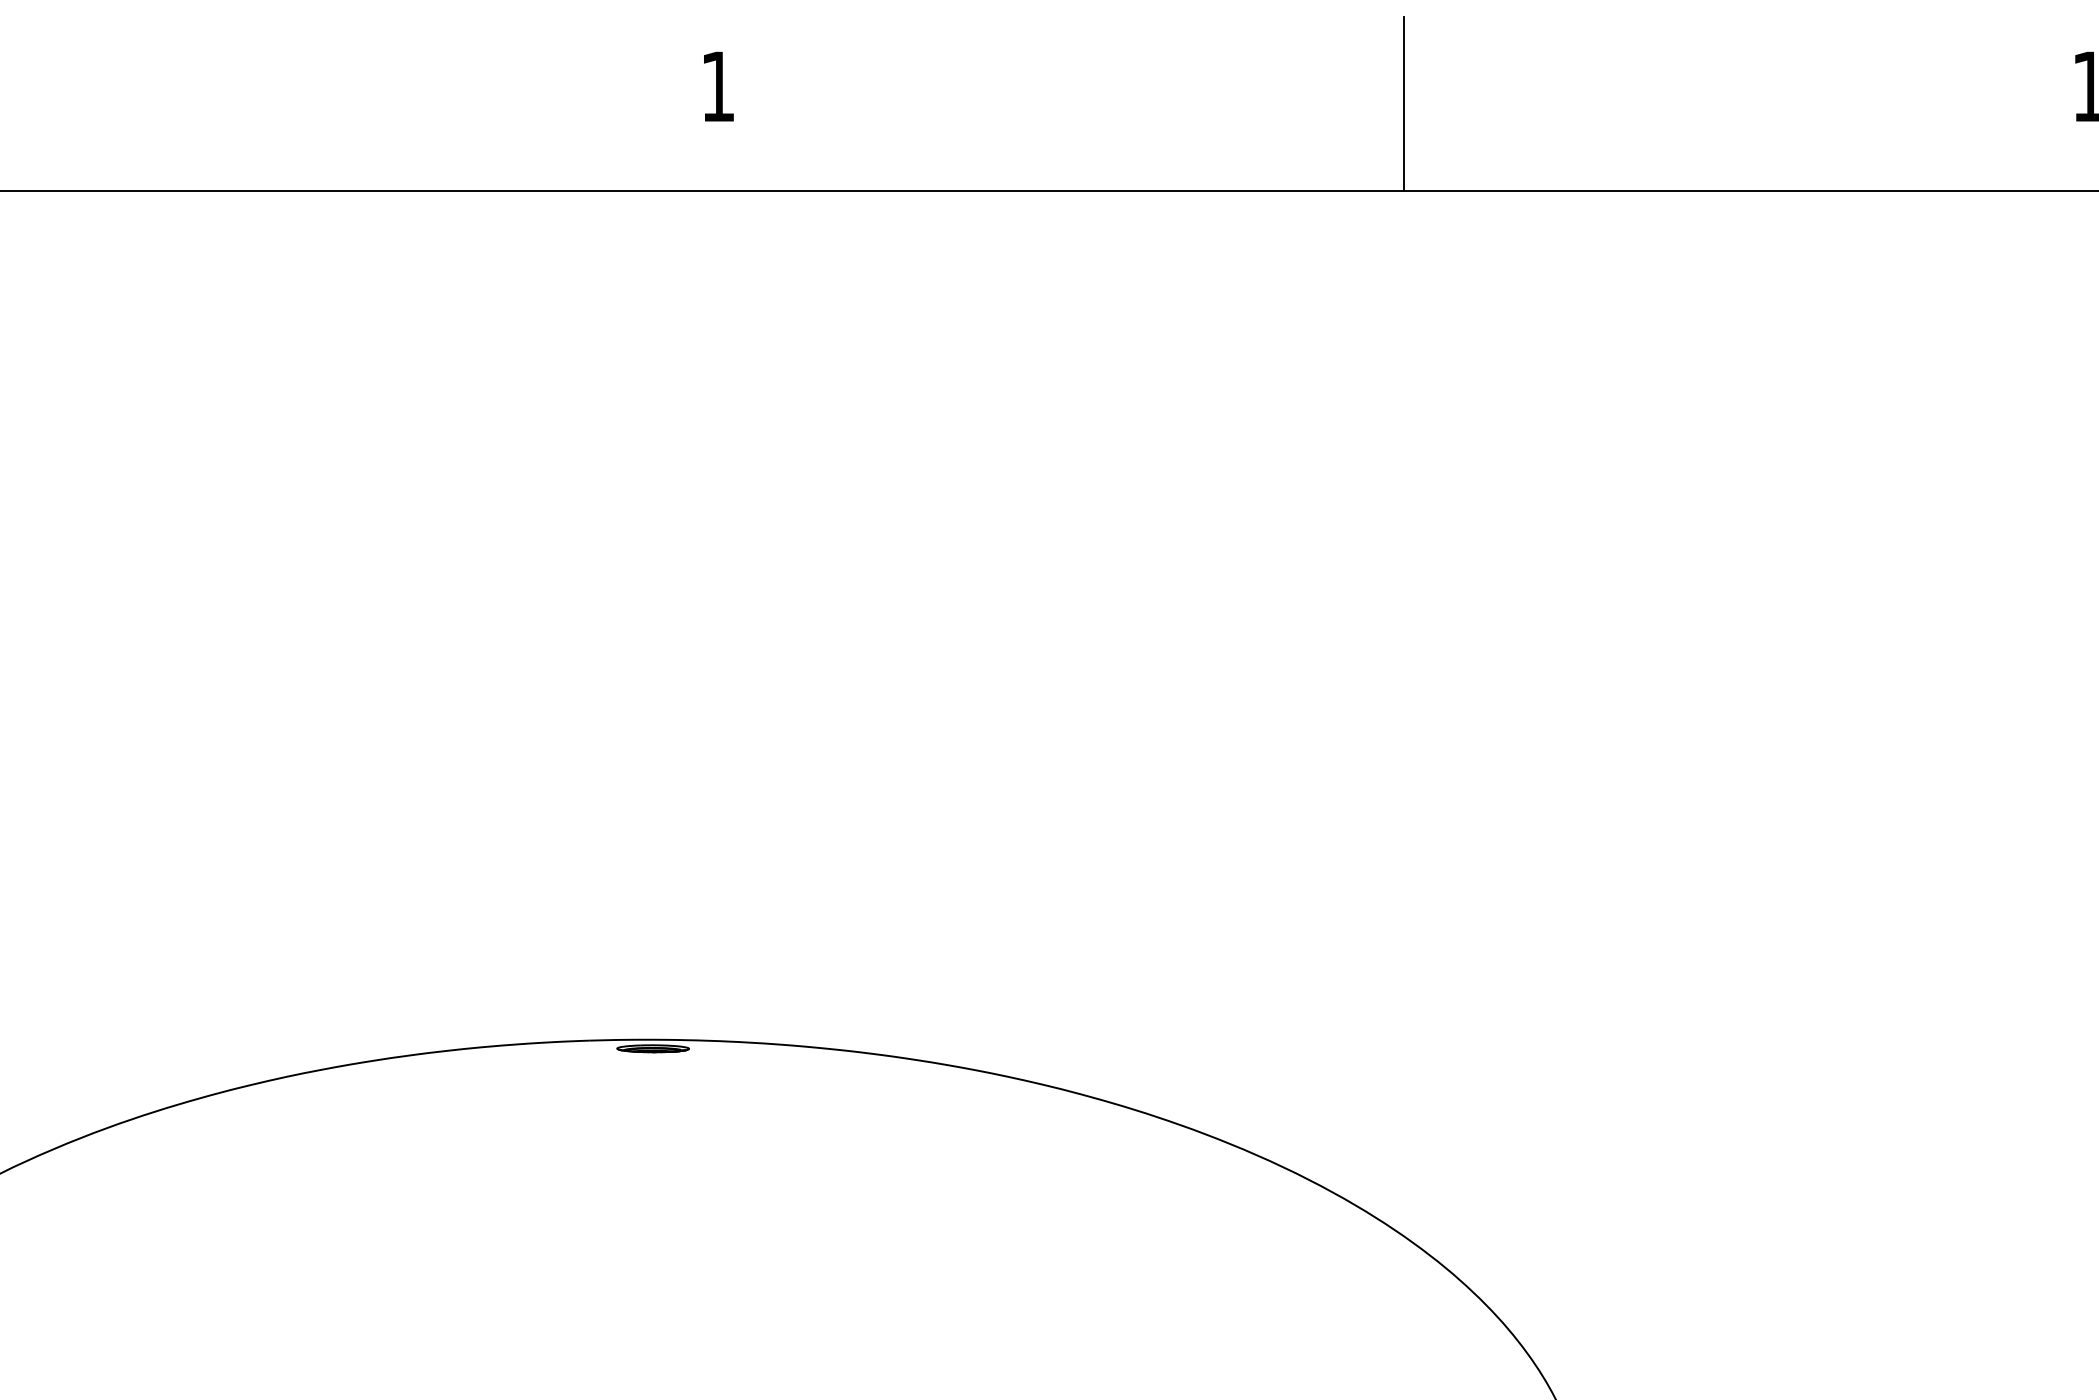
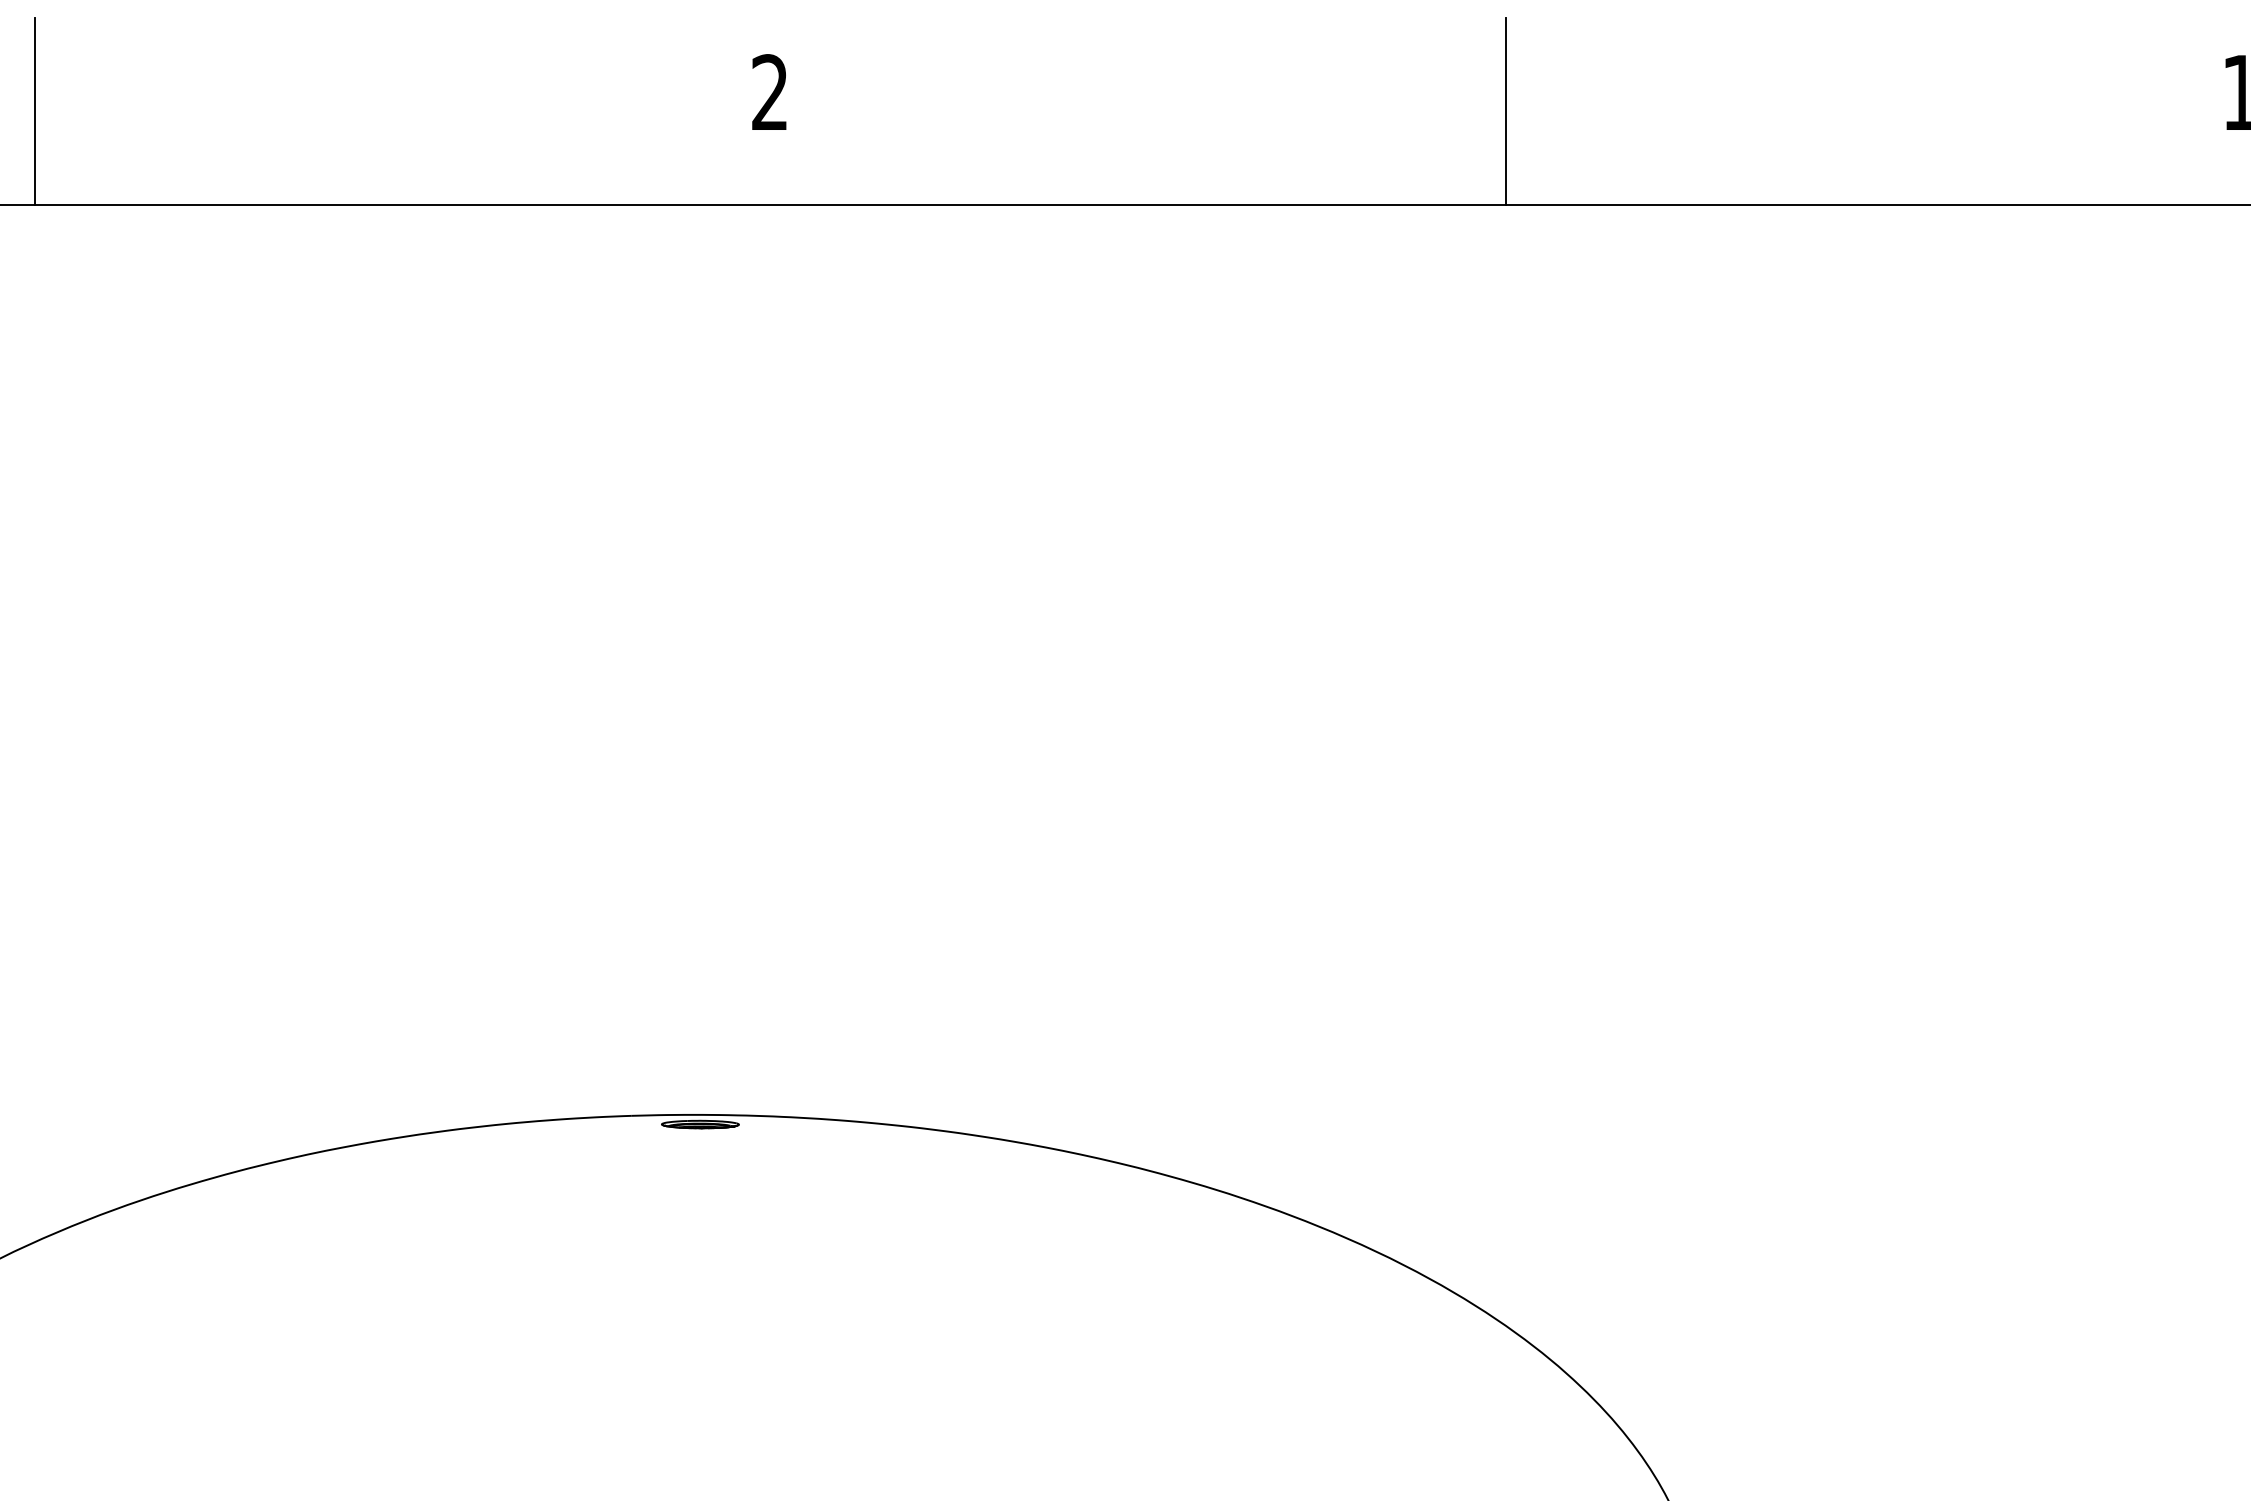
text: (717, 85) -> (769, 91), 1 -> 2
line: (32, 104) -> (34, 111), added

